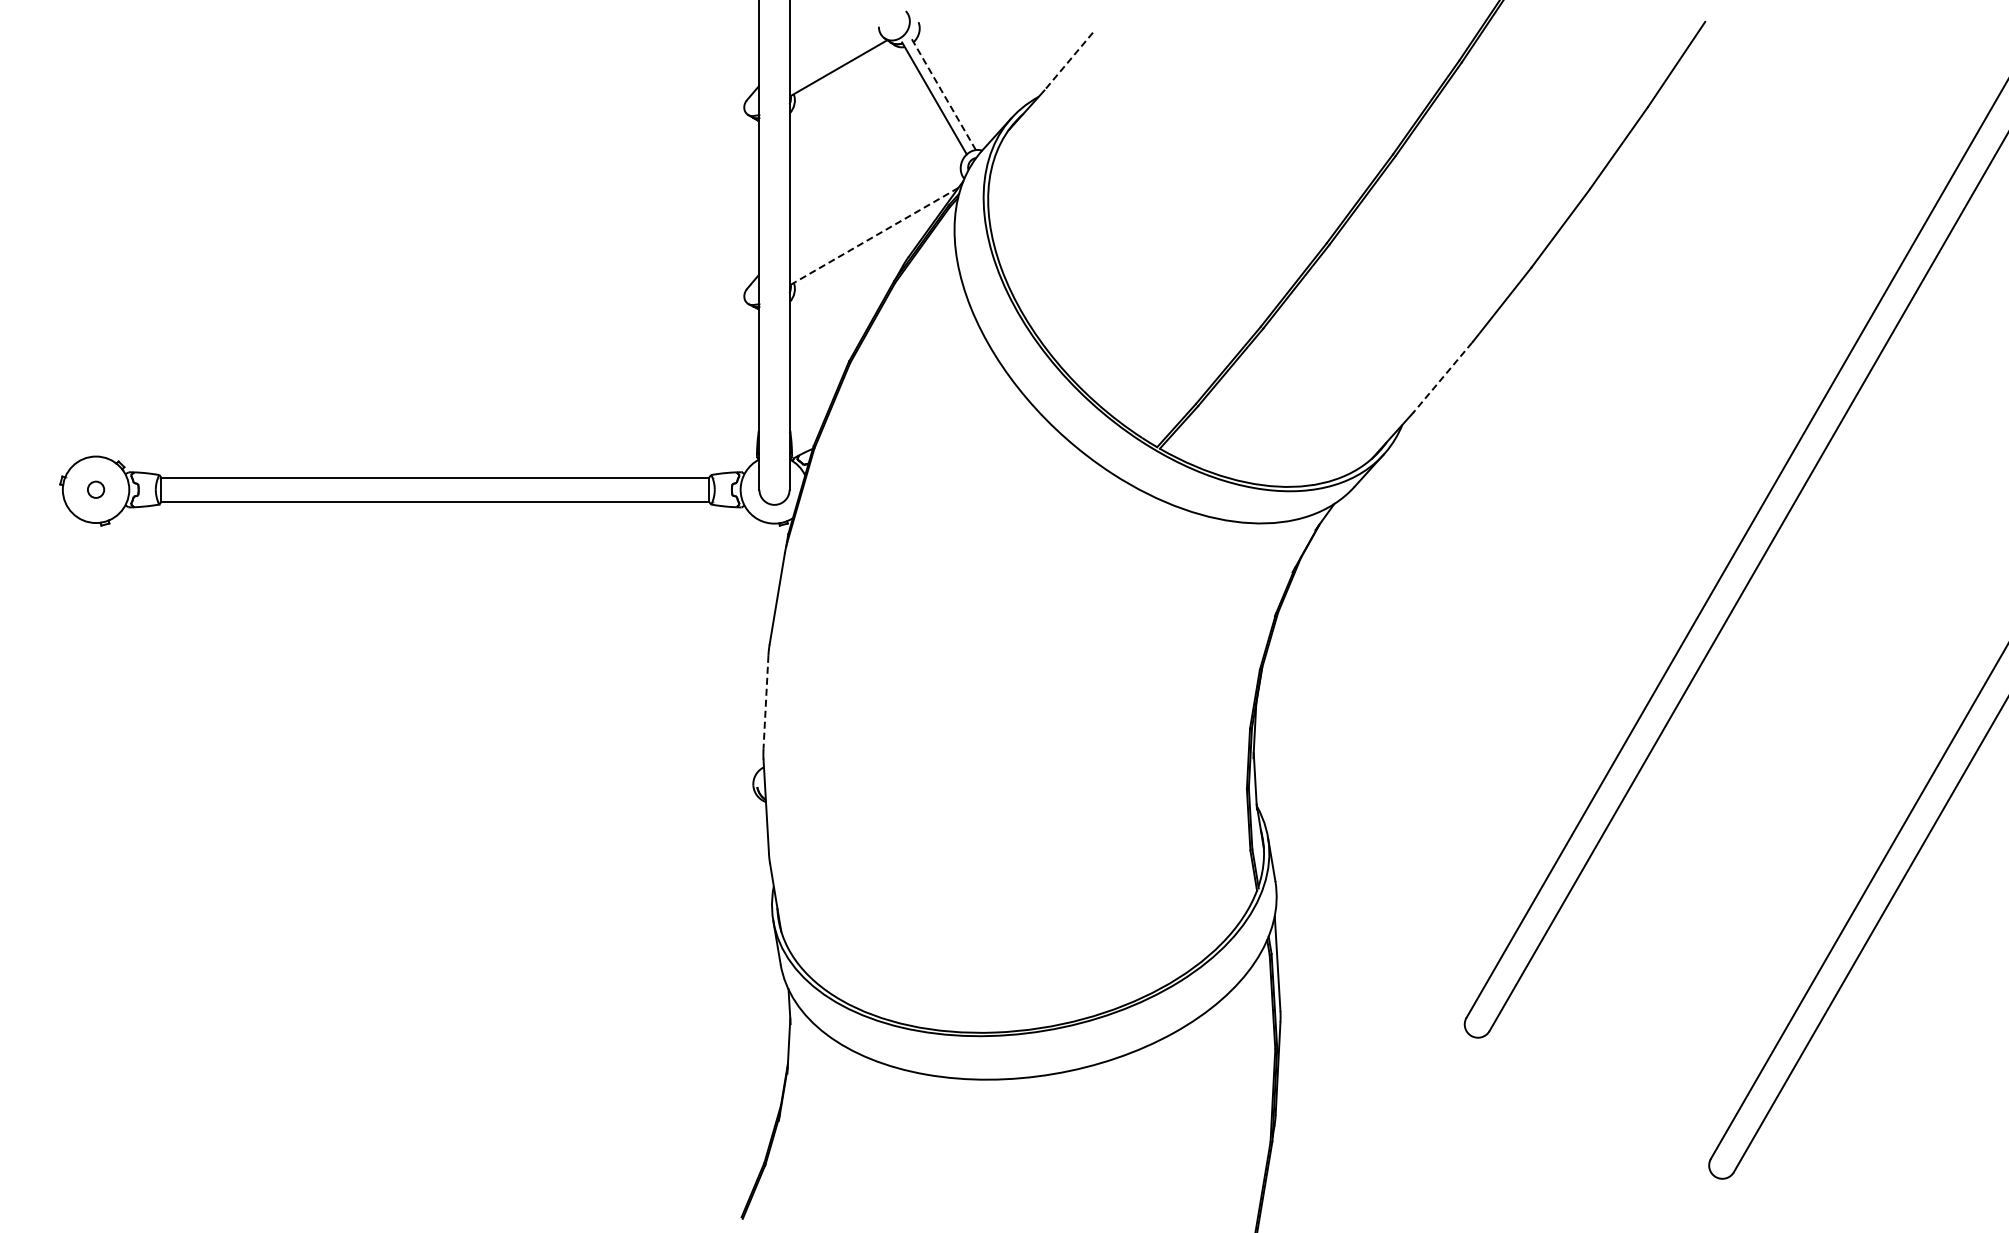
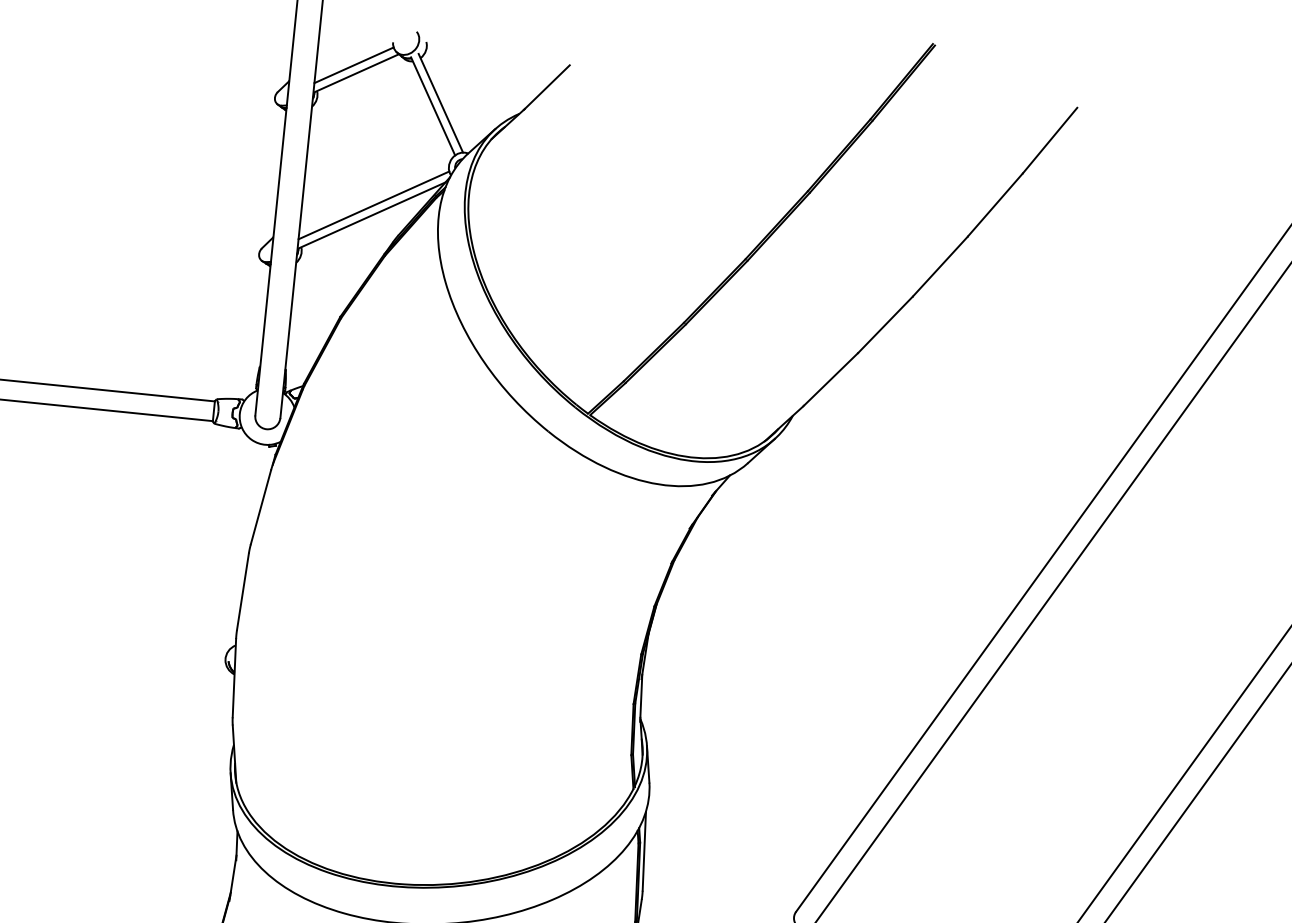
line: (834, 58) -> (353, 64), added
line: (1067, 62) -> (546, 87), dashed -> solid
line: (943, 93) -> (441, 103), dashed -> solid
line: (875, 223) -> (373, 204), added
line: (874, 236) -> (371, 215), dashed -> solid
line: (1443, 377) -> (830, 380), dashed -> solid
line: (765, 702) -> (242, 592), dashed -> solid

